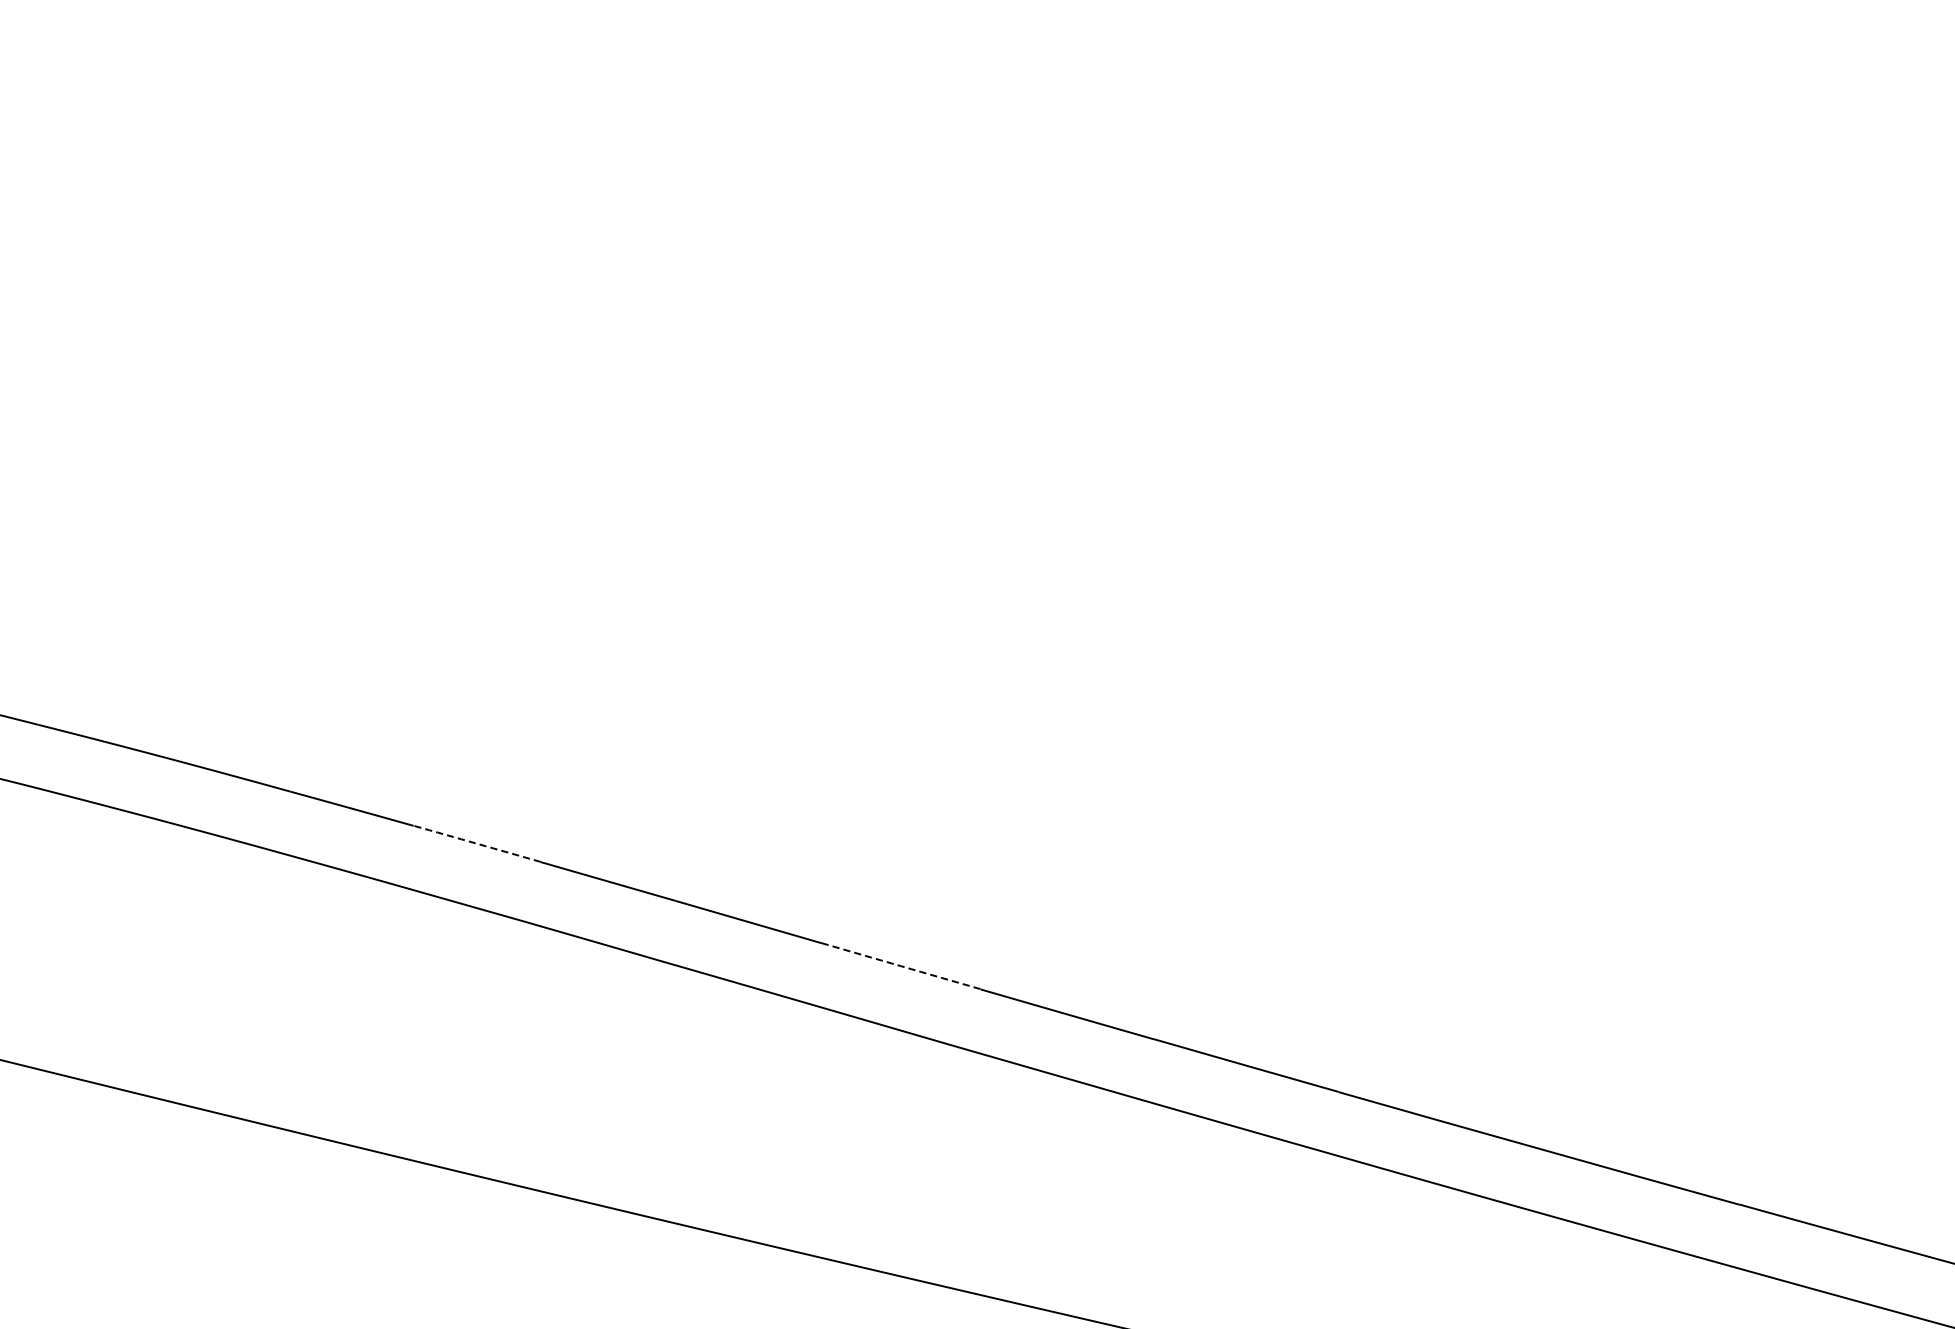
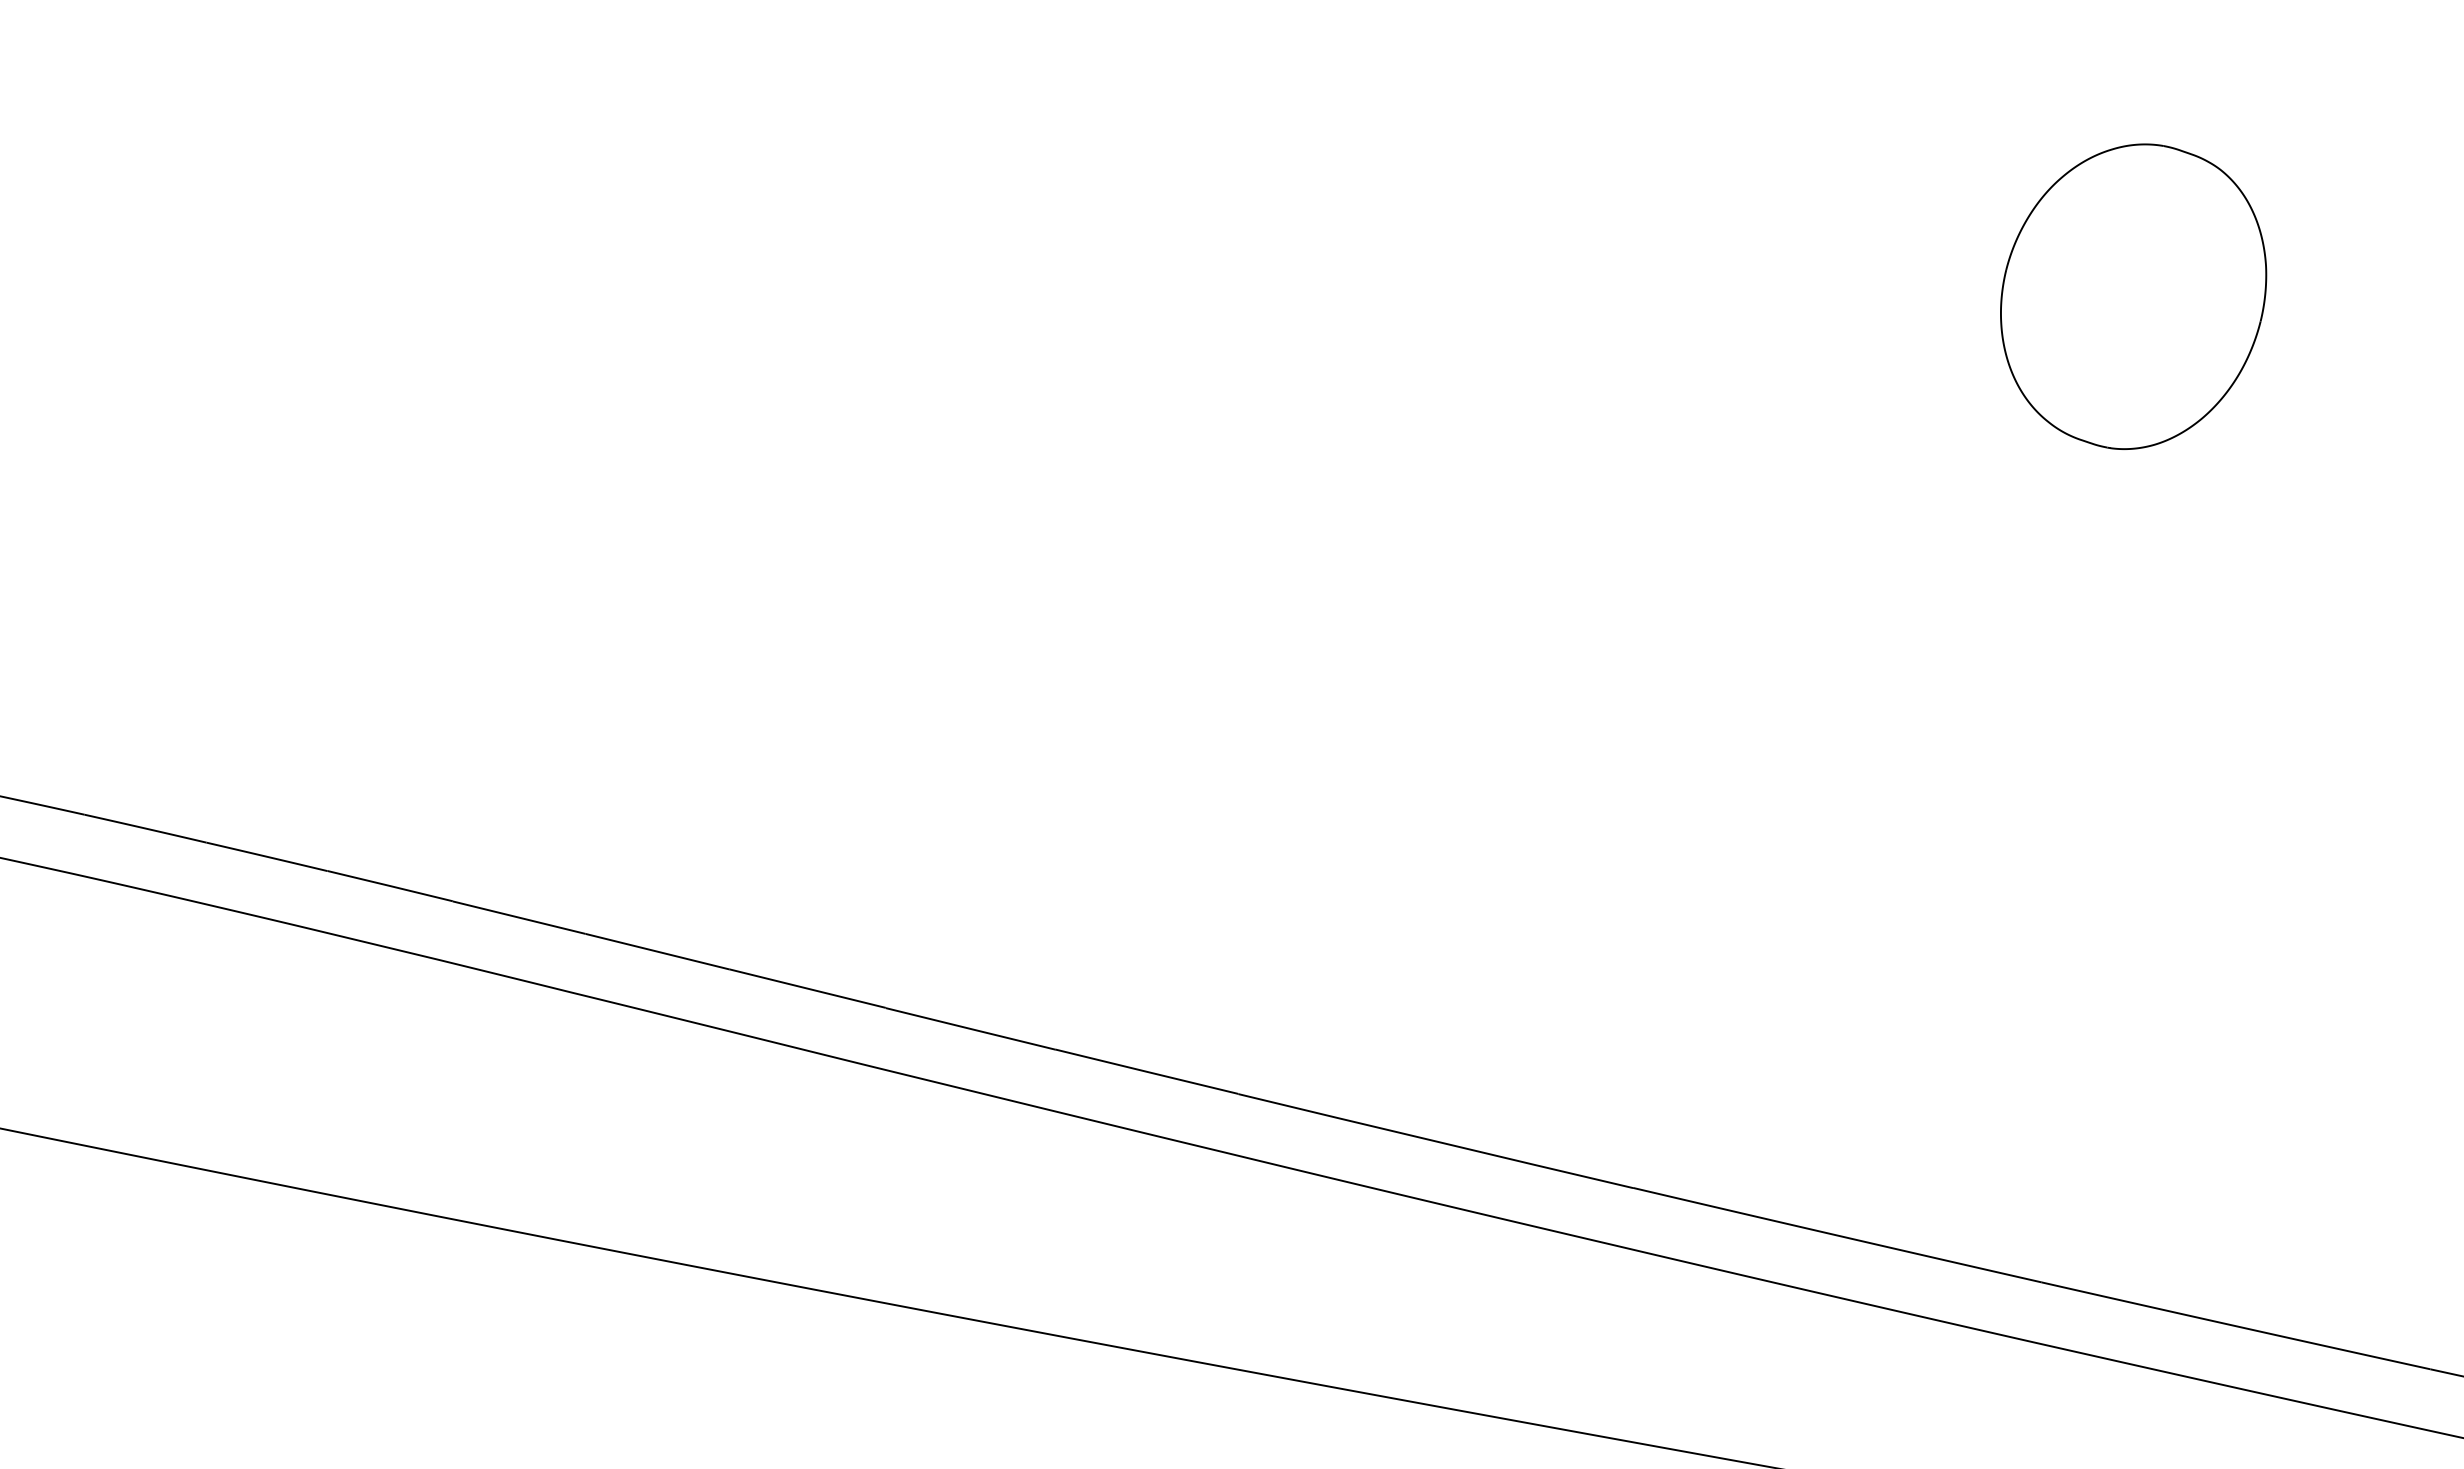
arc: (477, 844) -> (390, 886), dashed -> solid
arc: (901, 966) -> (807, 988), dashed -> solid

